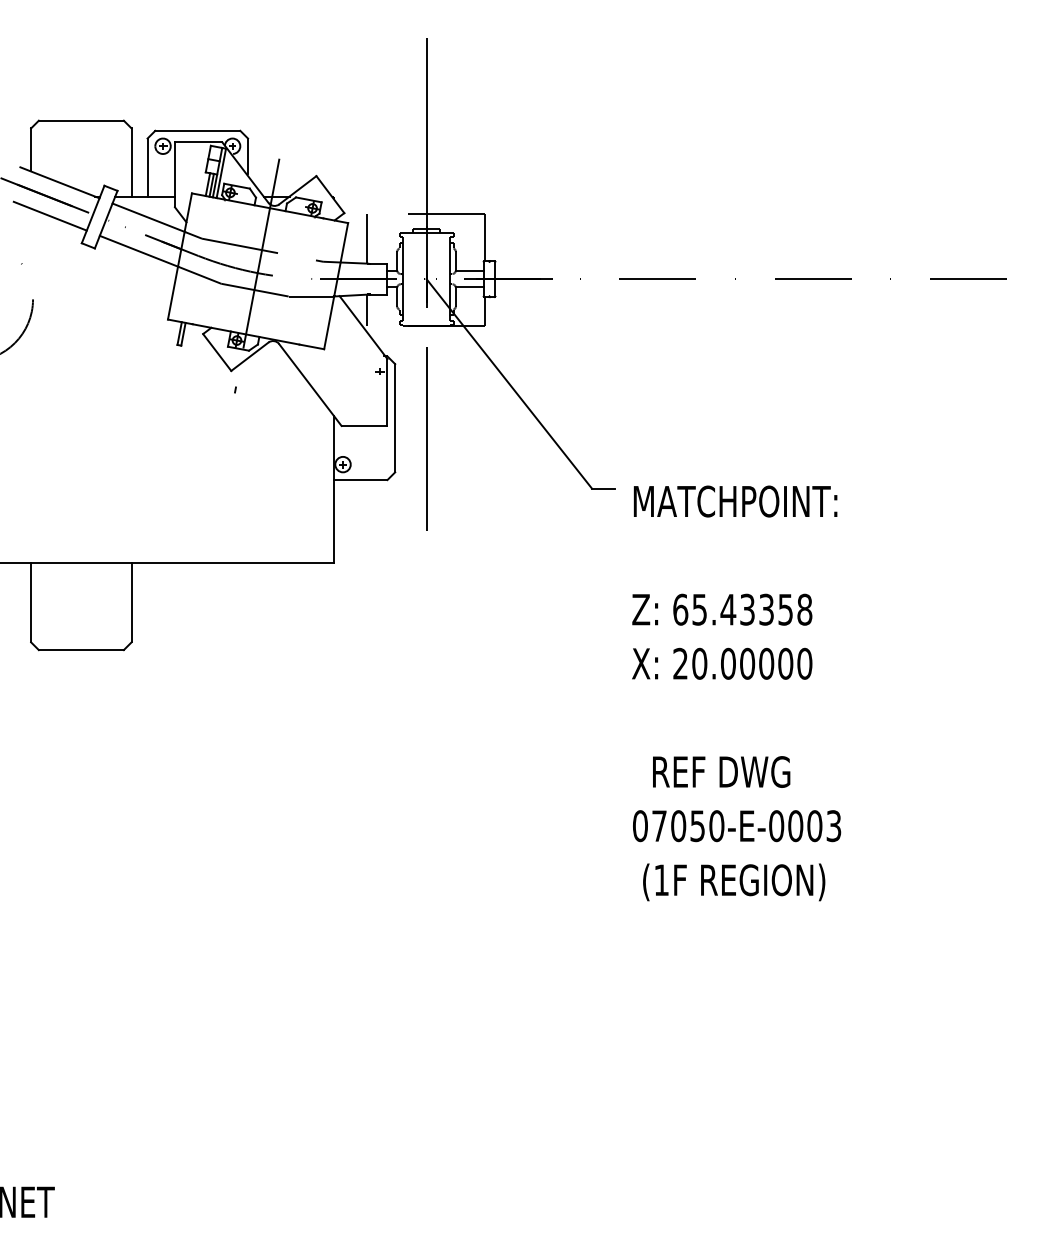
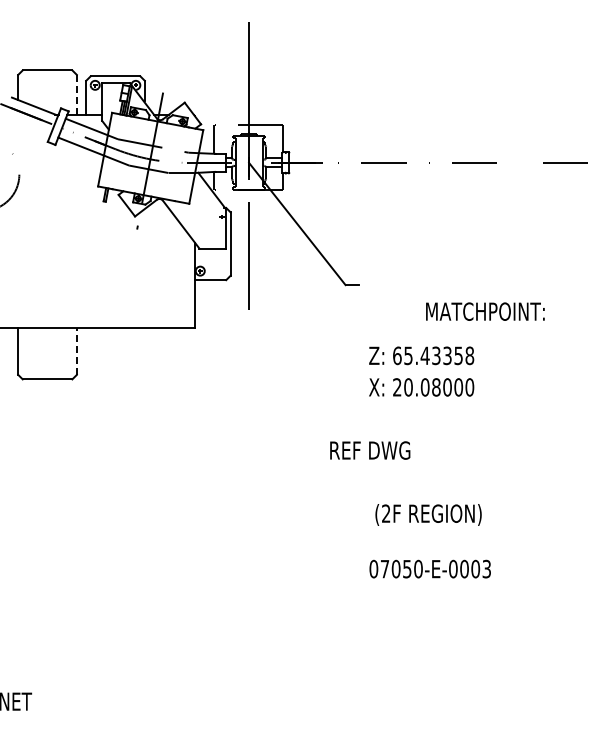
line: (130, 161) -> (76, 94), solid -> dashed
line: (50, 215) -> (29, 125), removed
text: (735, 501) -> (485, 311), moved
line: (130, 602) -> (76, 351), solid -> dashed
text: (747, 663) -> (436, 387), 20.00000 -> 20.08000
text: (722, 771) -> (370, 450), moved
text: (735, 825) -> (429, 568), moved
text: (662, 879) -> (386, 513), (1F -> (2F

